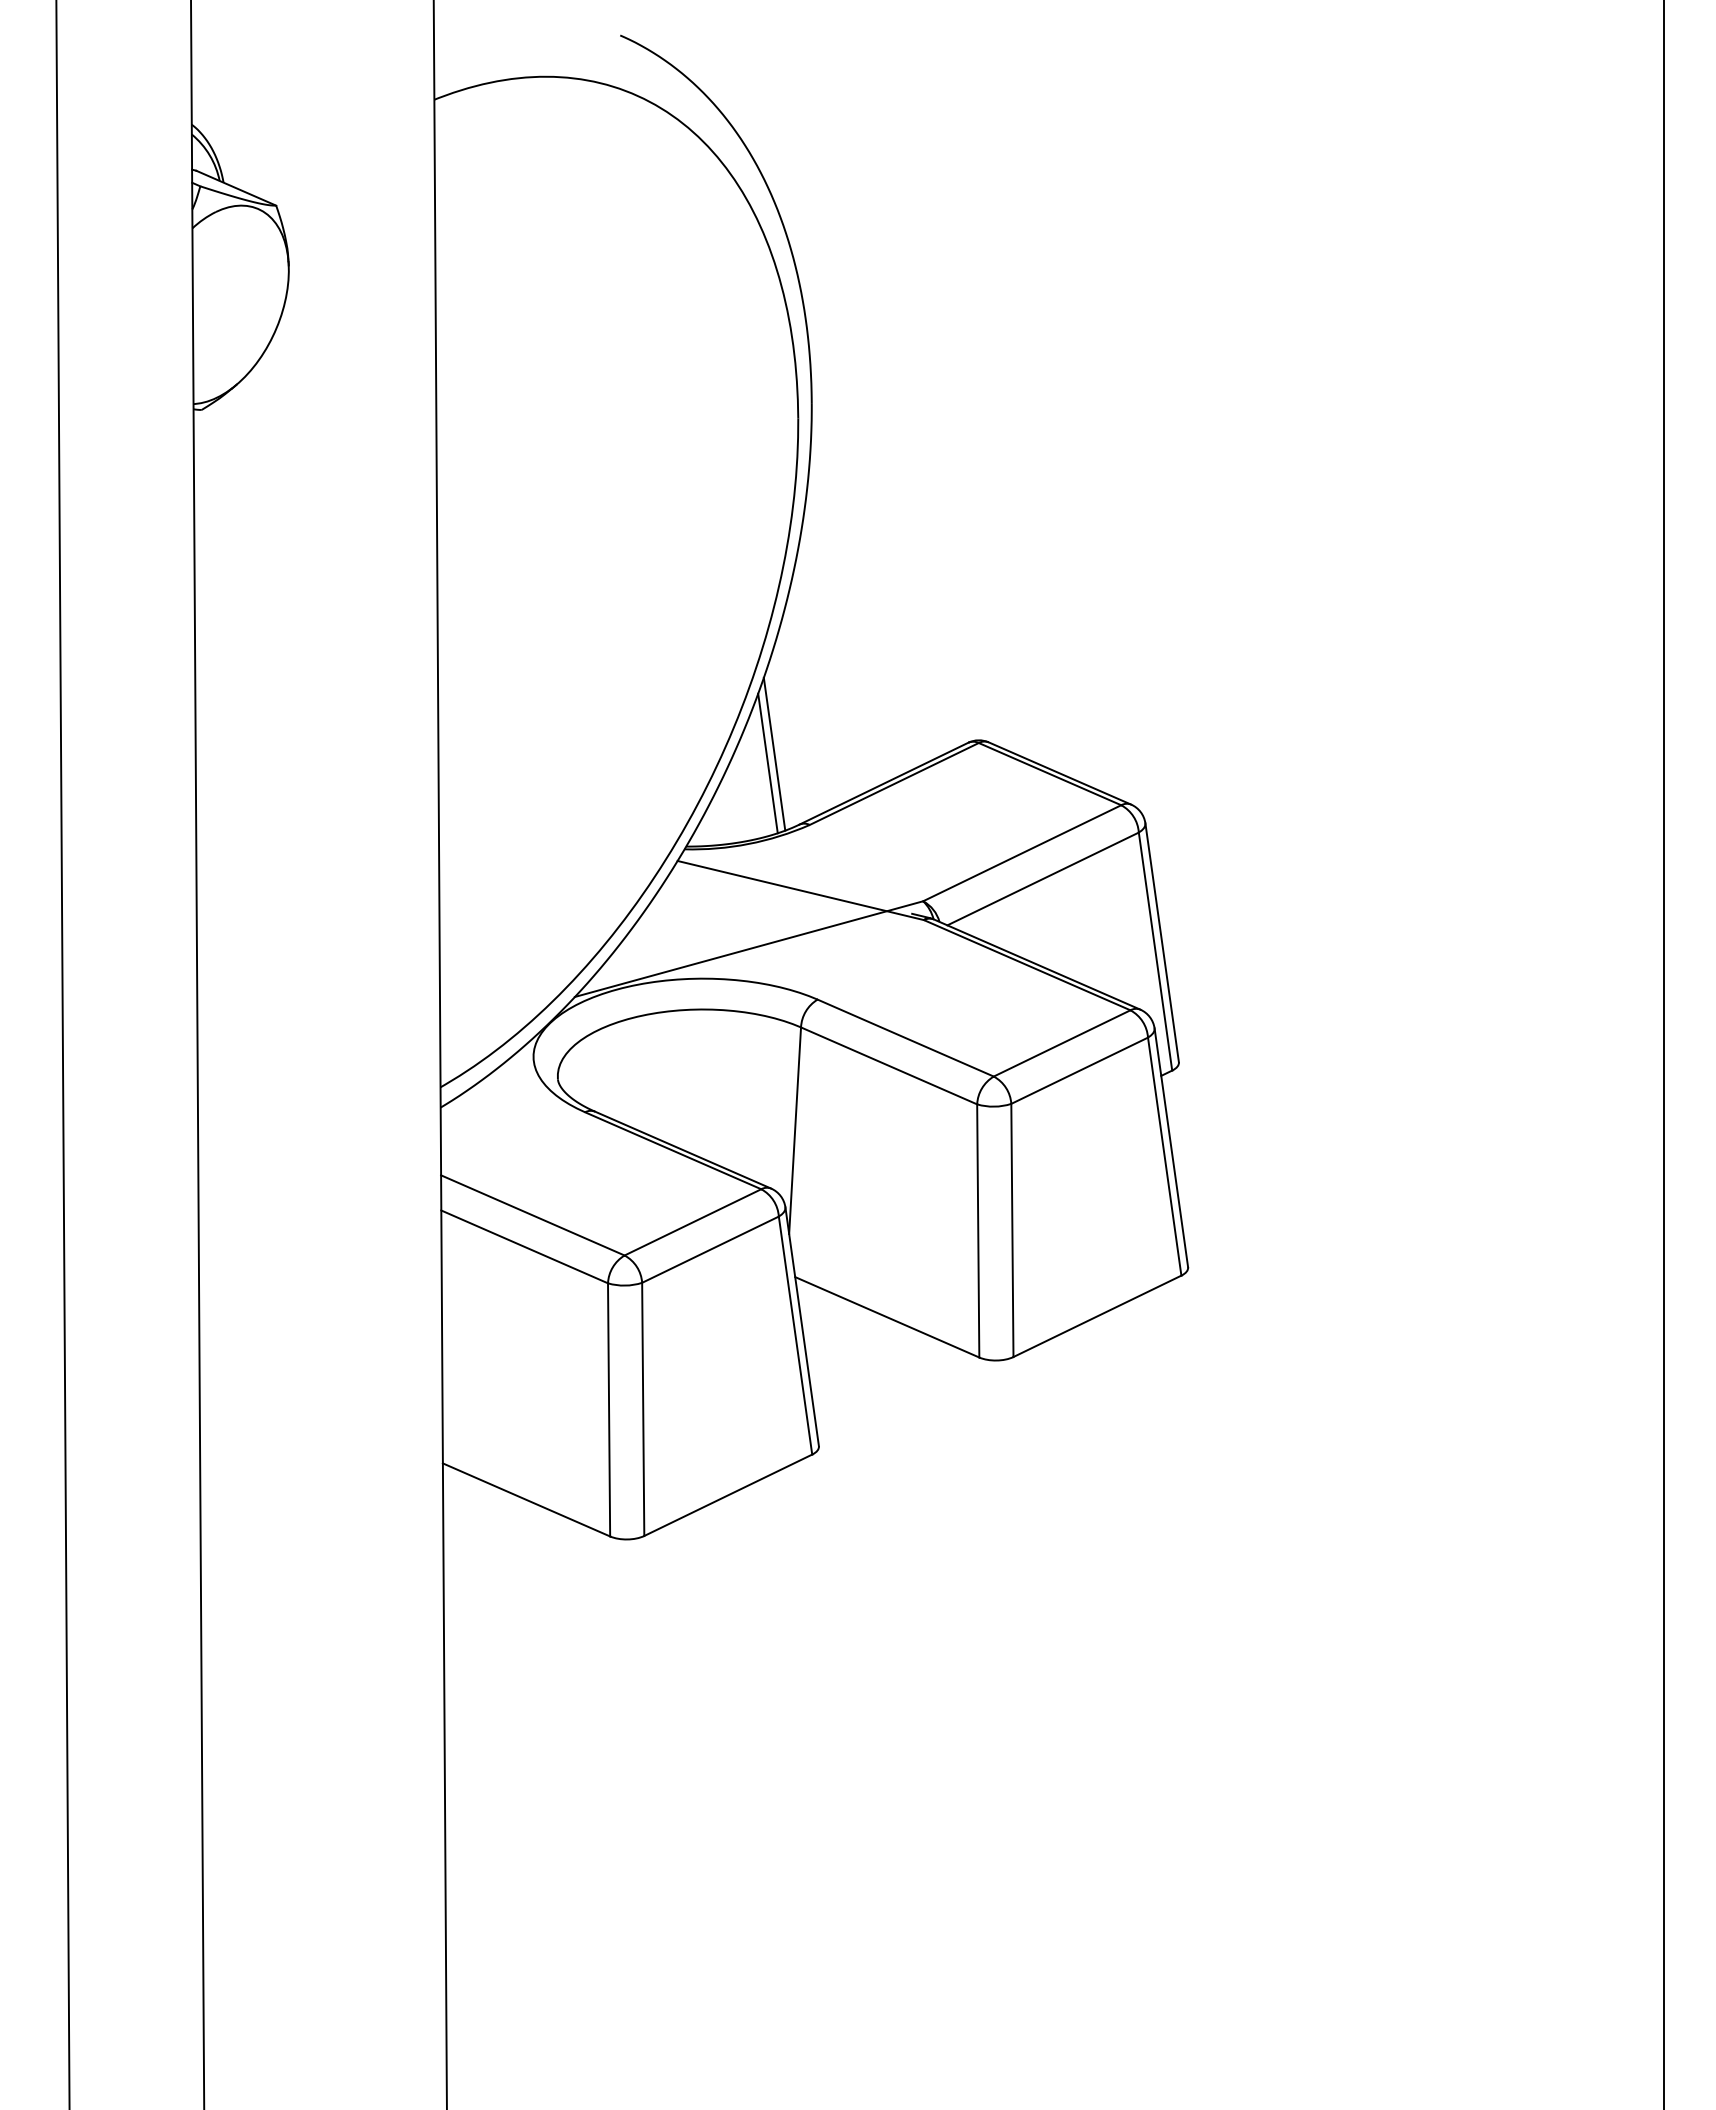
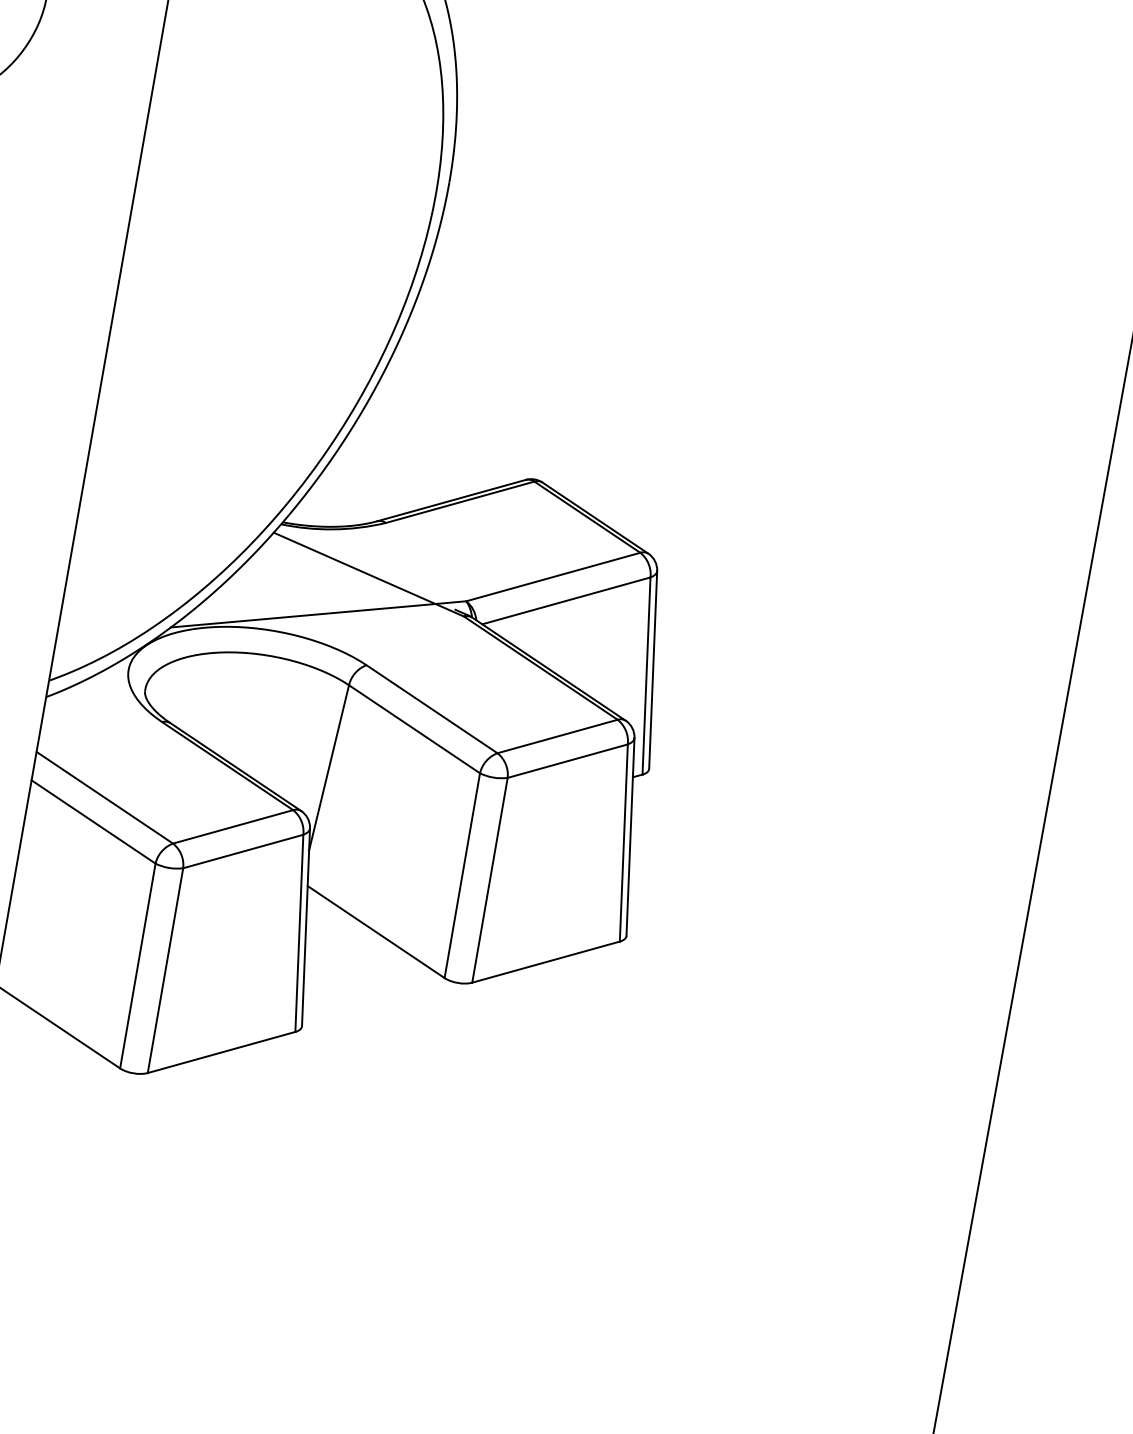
line: (774, 753) -> (367, 460), removed
line: (767, 763) -> (360, 467), removed

